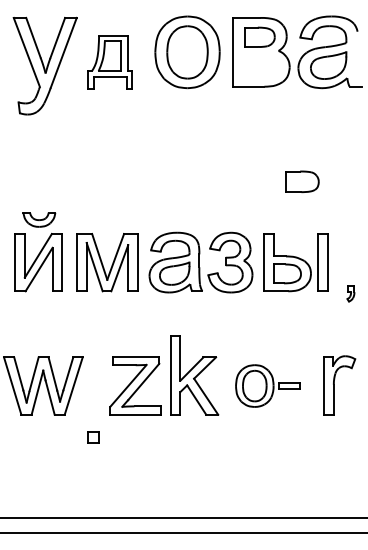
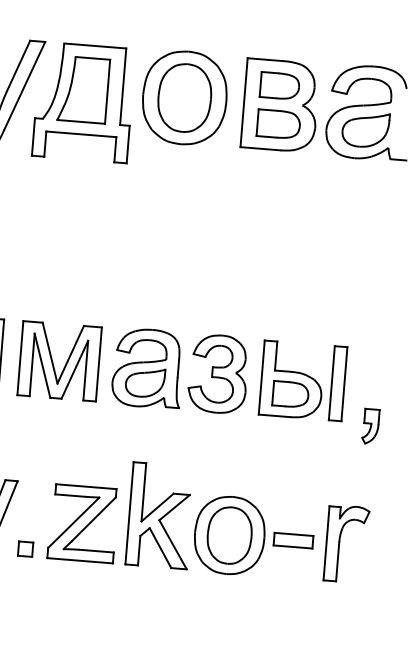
part: (110, 61) -> (84, 101), size x1.67
part: (302, 181) -> (278, 123), moved
part: (350, 293) -> (370, 426), size x1.67
part: (267, 385) -> (253, 536), size x1.43
part: (93, 437) -> (26, 549), moved

